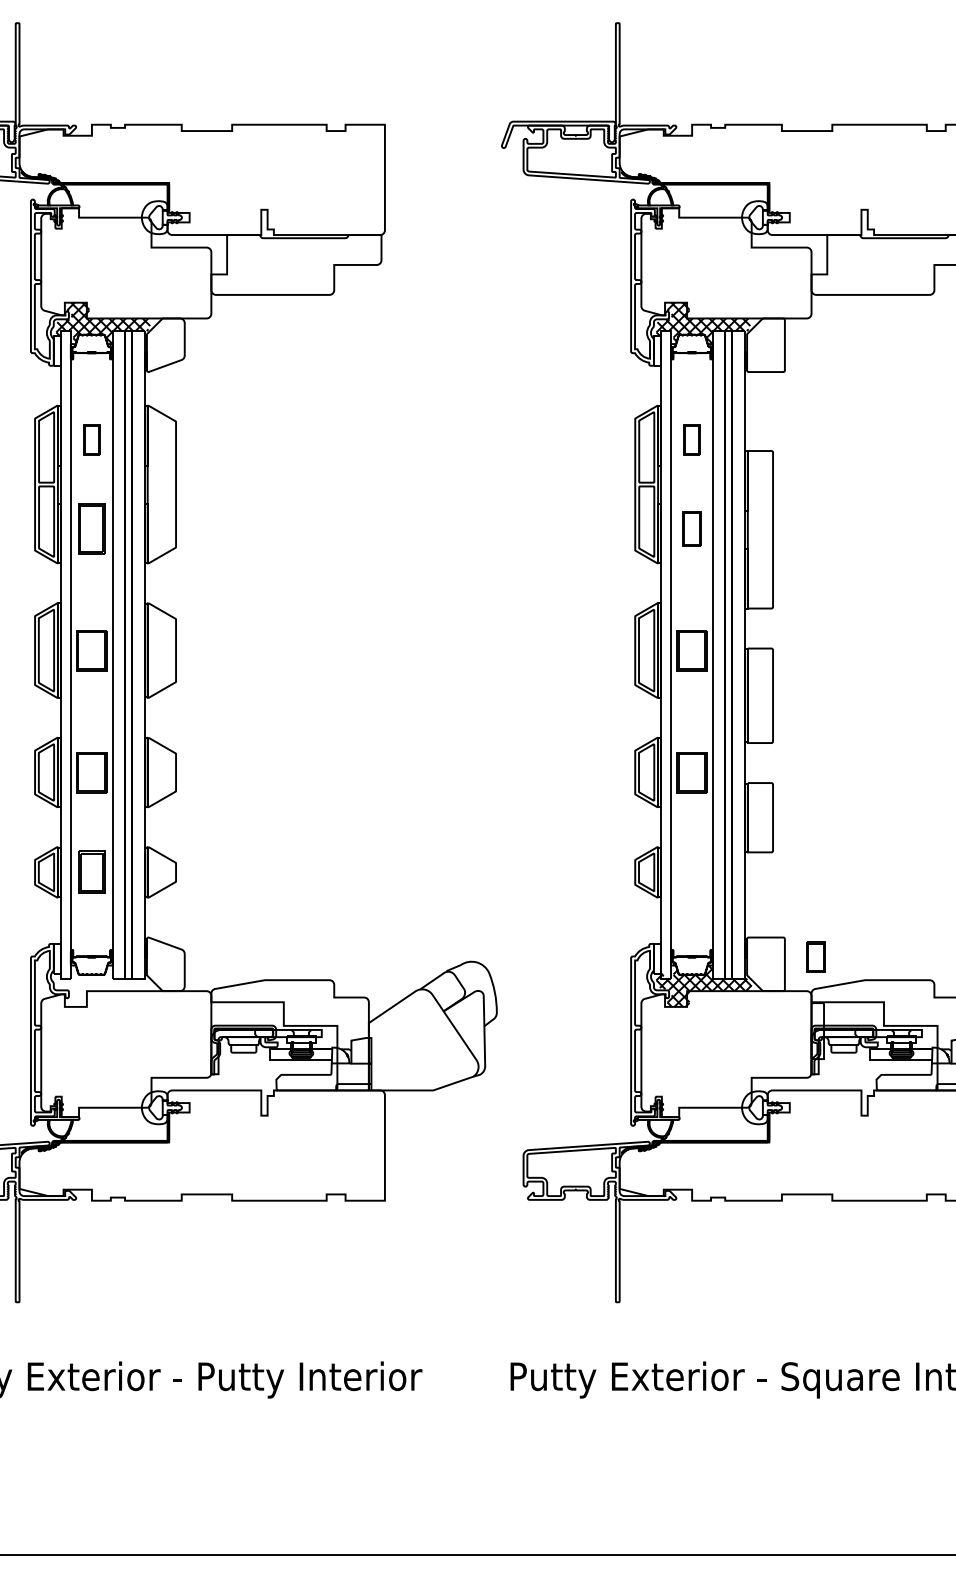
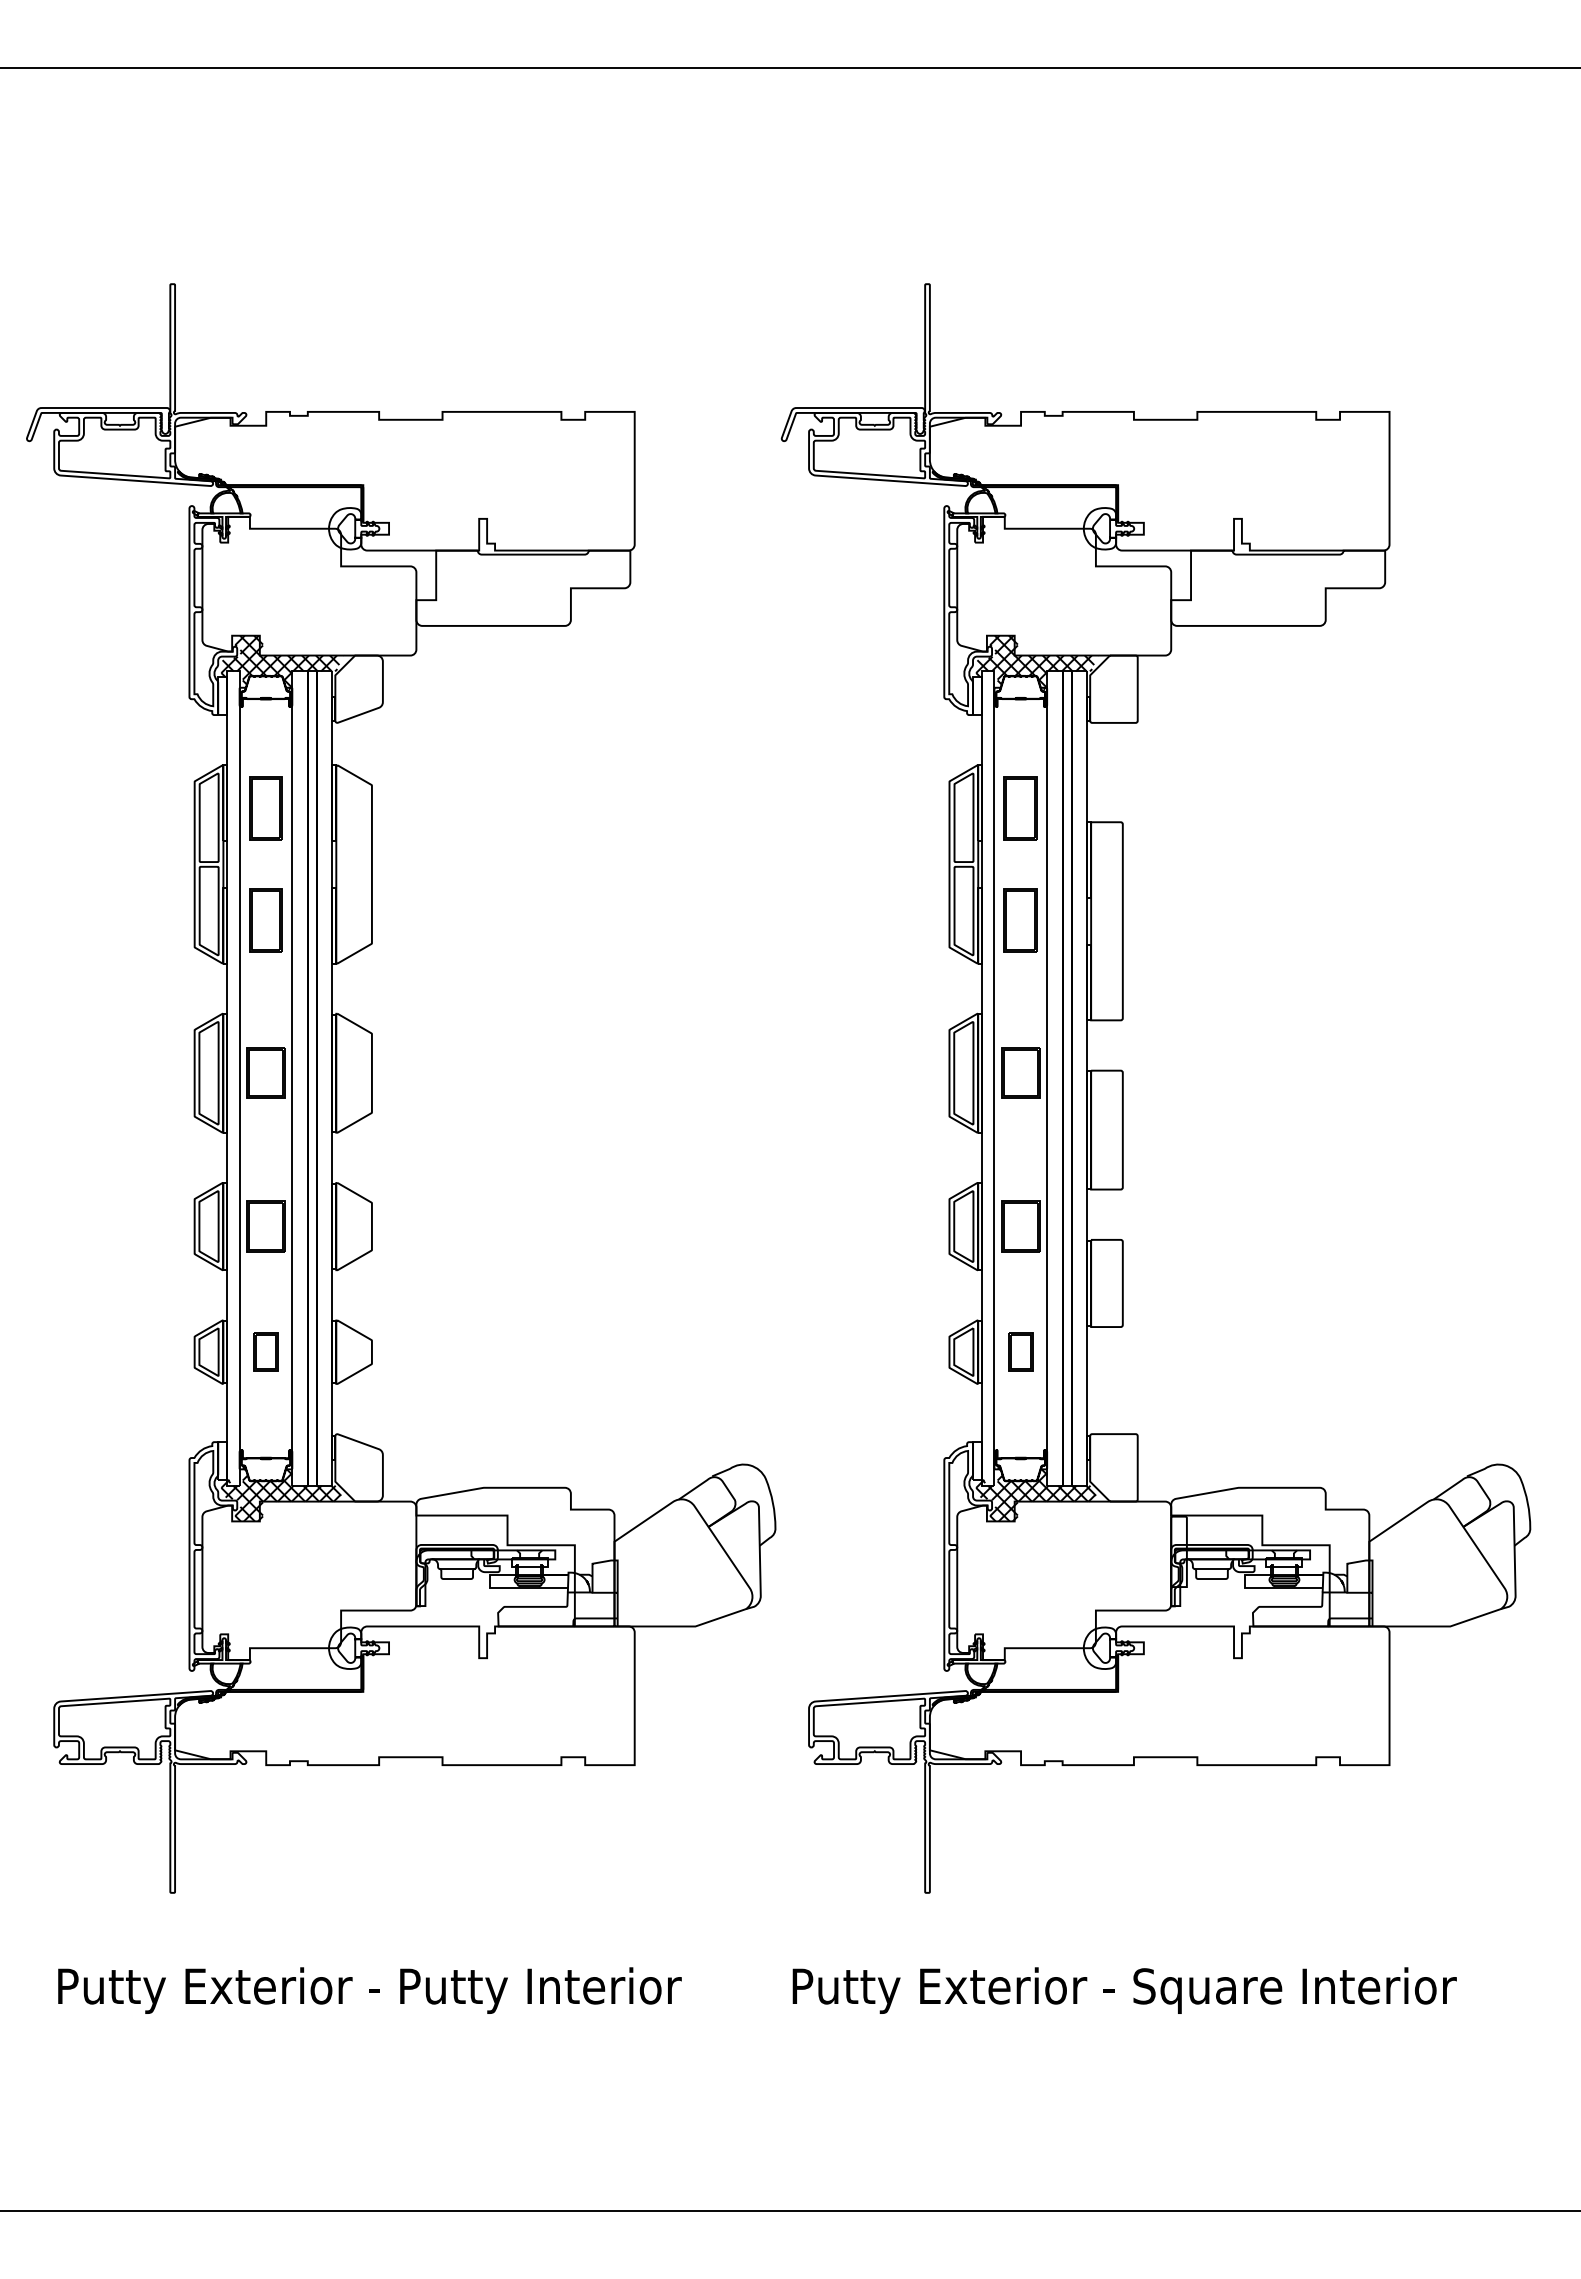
part: (91, 440) -> (265, 808), size x1.67
part: (691, 440) -> (1020, 808), size x1.67
part: (691, 529) -> (1020, 920), size x1.43
part: (91, 871) -> (265, 1351), size x0.71
part: (815, 956) -> (1020, 1351), moved
hatch: (104, 984) -> (281, 1493), added

